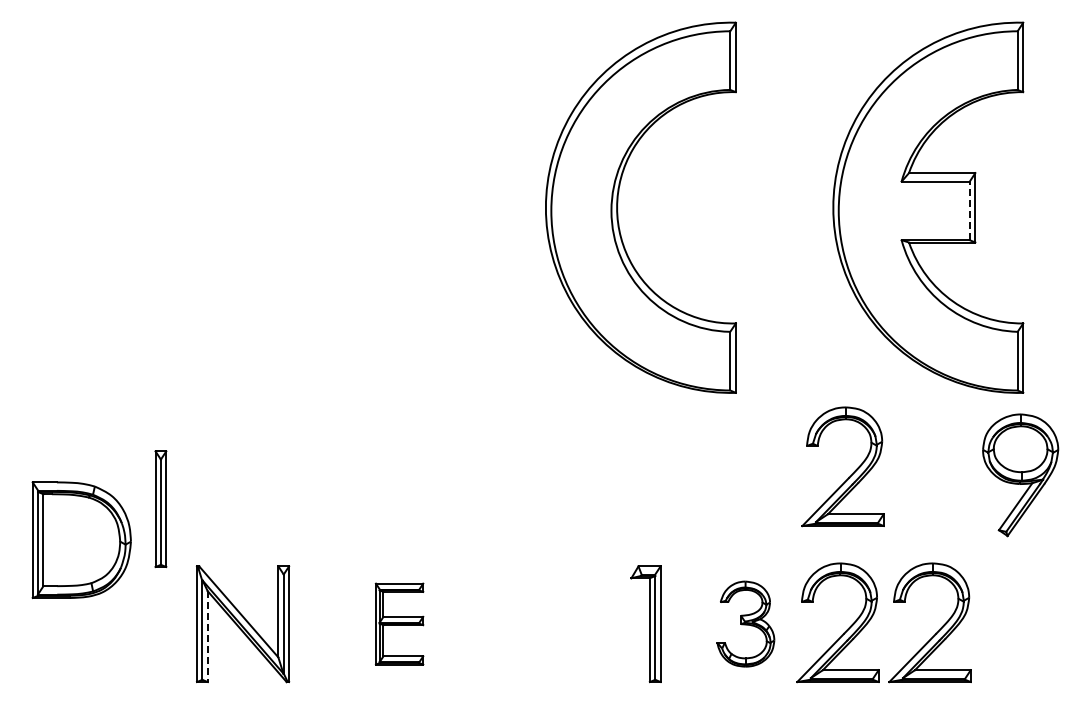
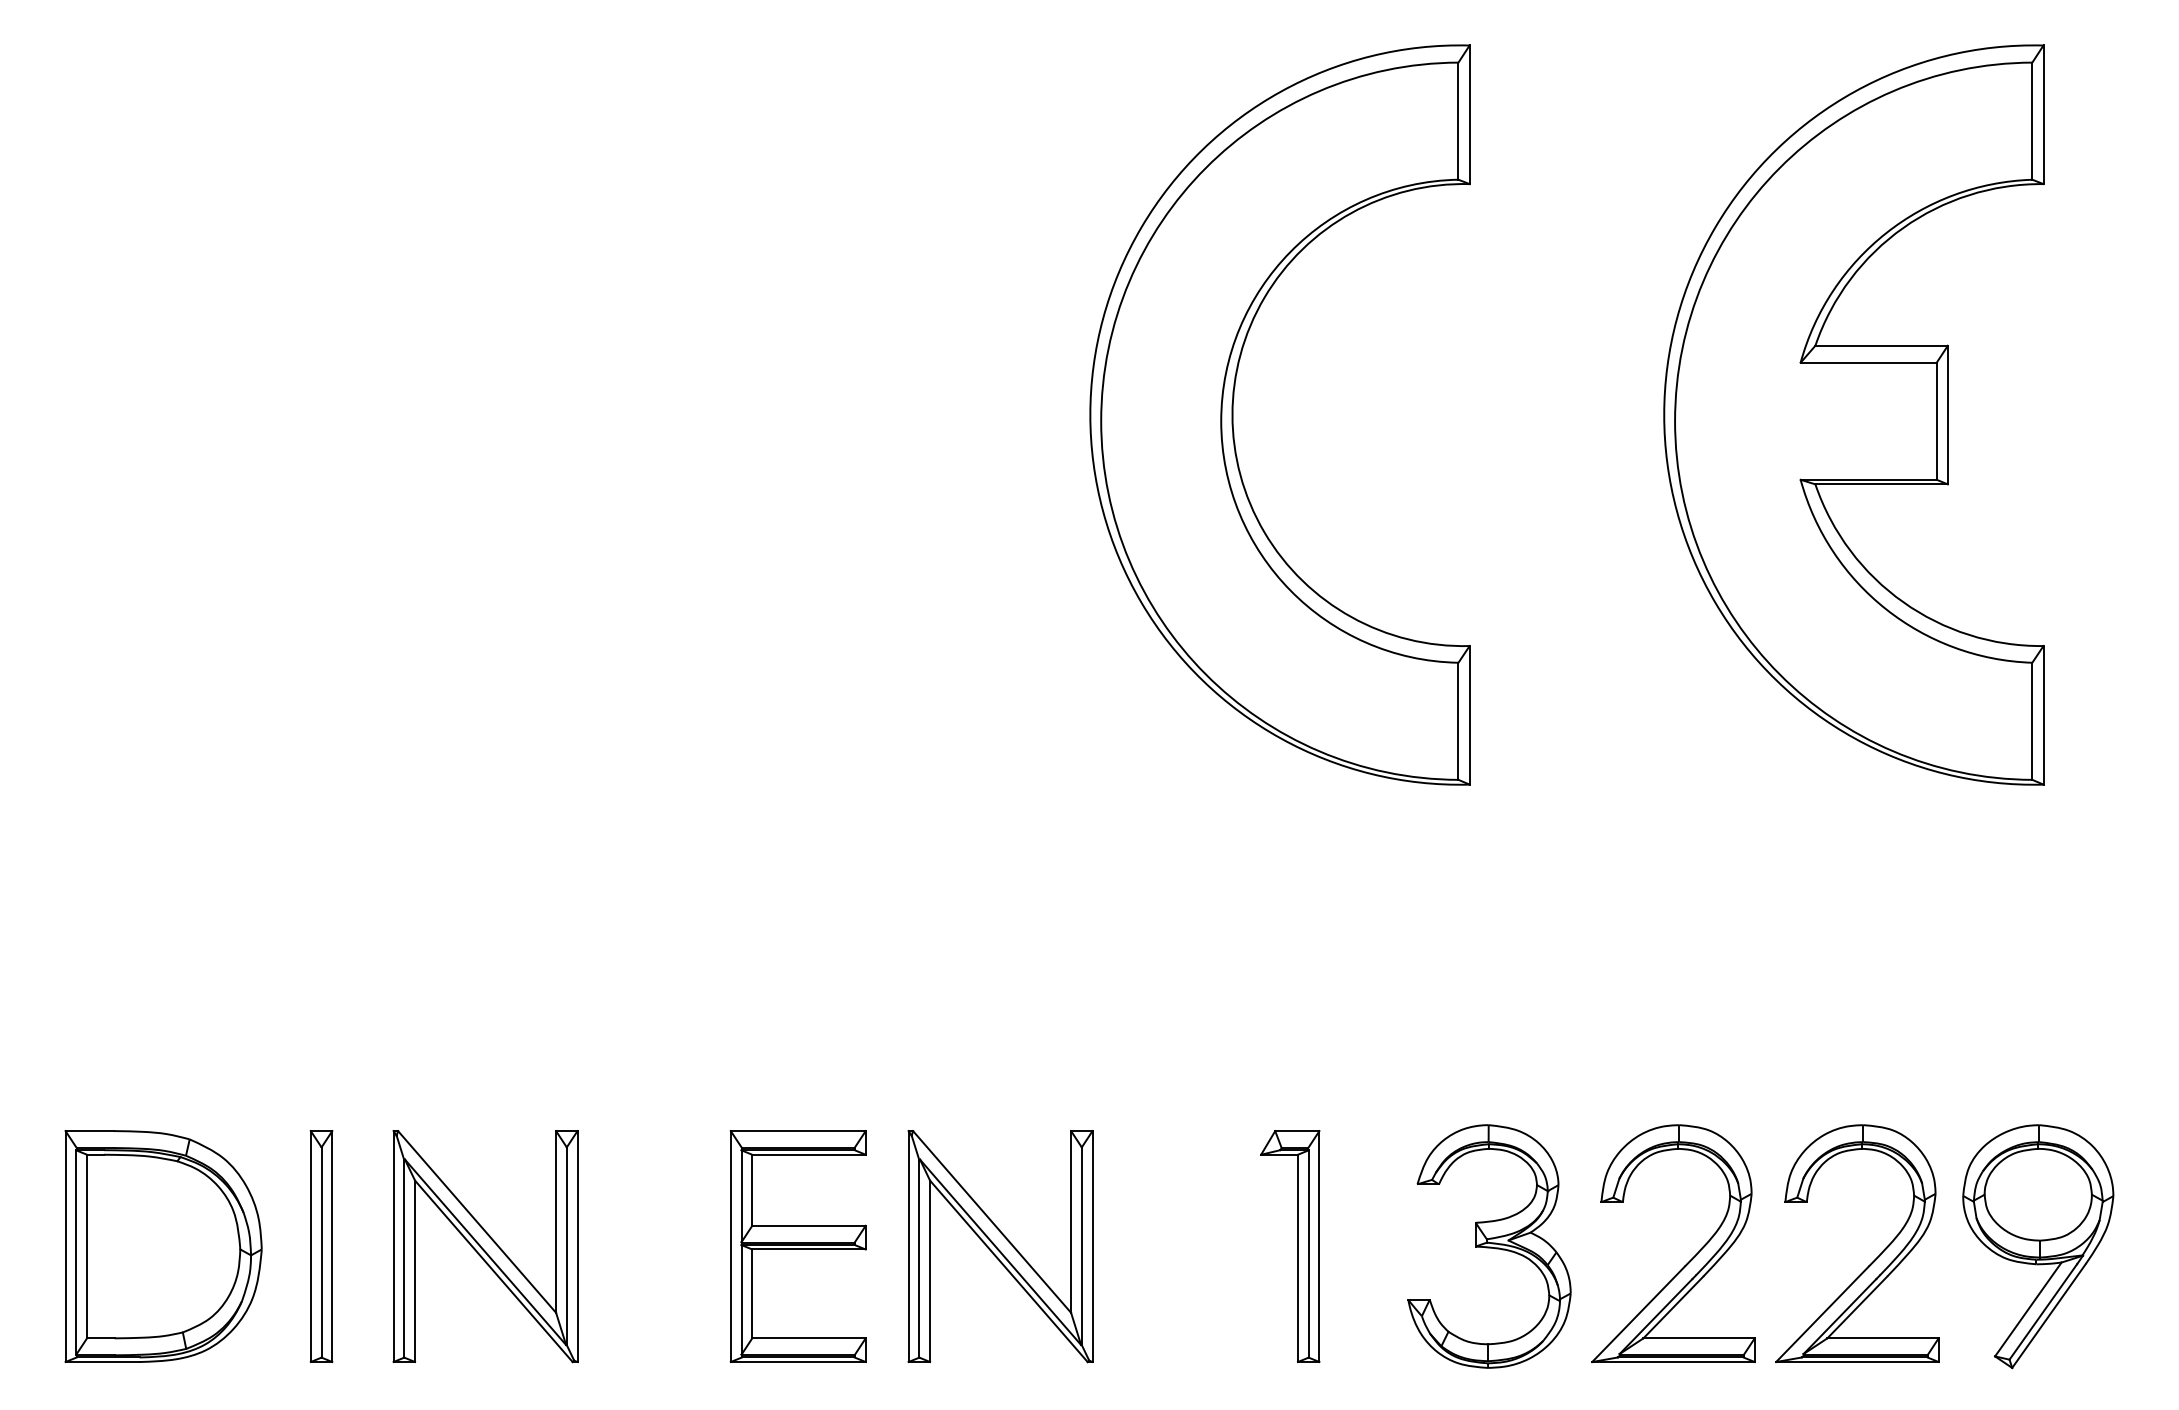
line: (969, 210) -> (1936, 420), dashed -> solid
part: (851, 474) -> (1700, 947), removed
part: (1020, 475) -> (2037, 1247), moved
part: (160, 508) -> (320, 1245), moved
part: (81, 539) -> (162, 1245), moved
part: (399, 623) -> (797, 1245), size x1.43
part: (745, 623) -> (1488, 1245), size x1.43
part: (500, 624) -> (999, 1247), added
line: (207, 637) -> (414, 1273), dashed -> solid

